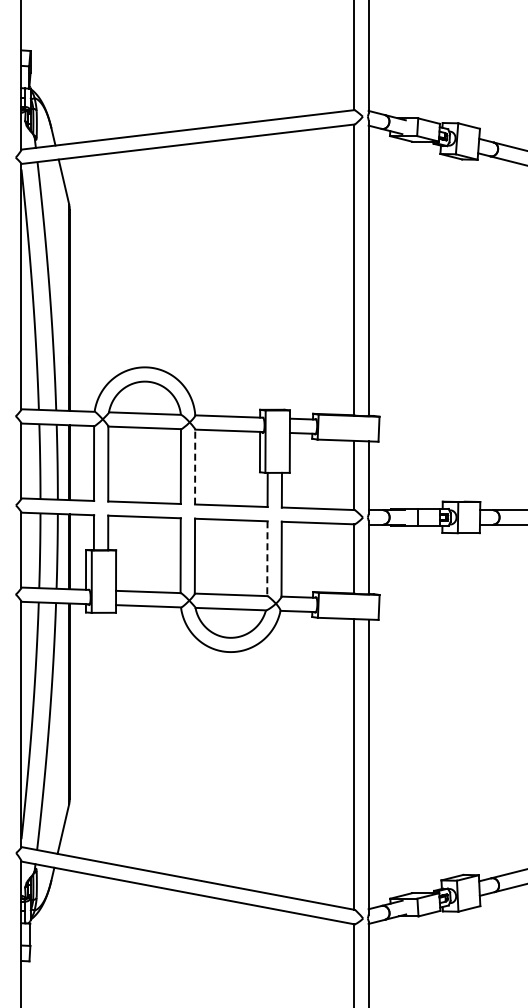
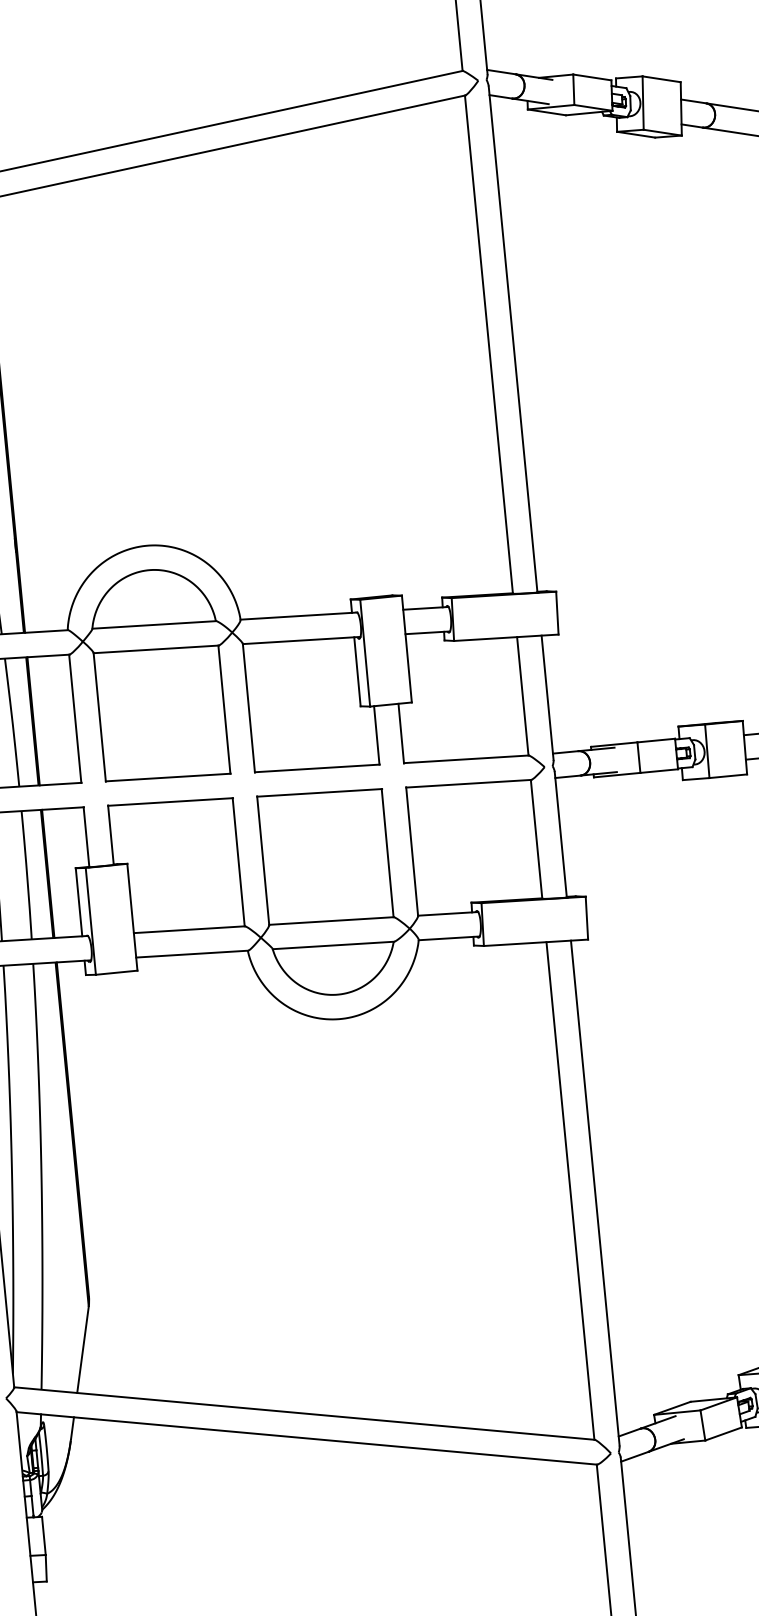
line: (195, 467) -> (249, 708), dashed -> solid
line: (267, 559) -> (387, 854), dashed -> solid

